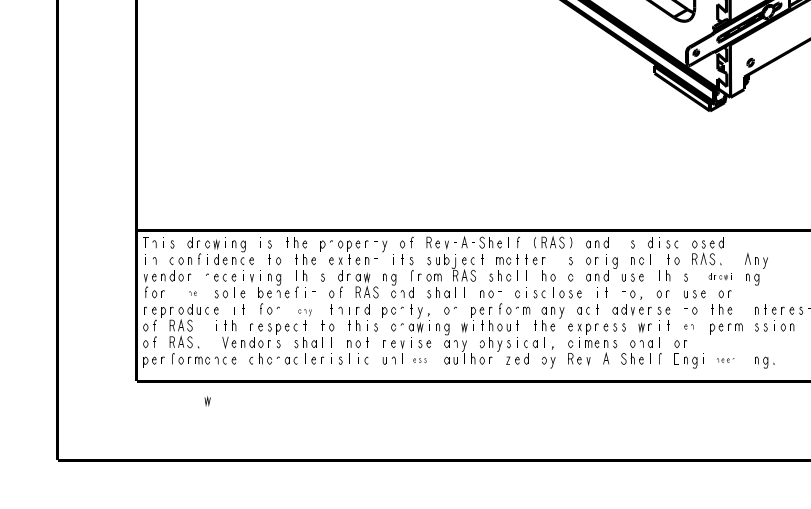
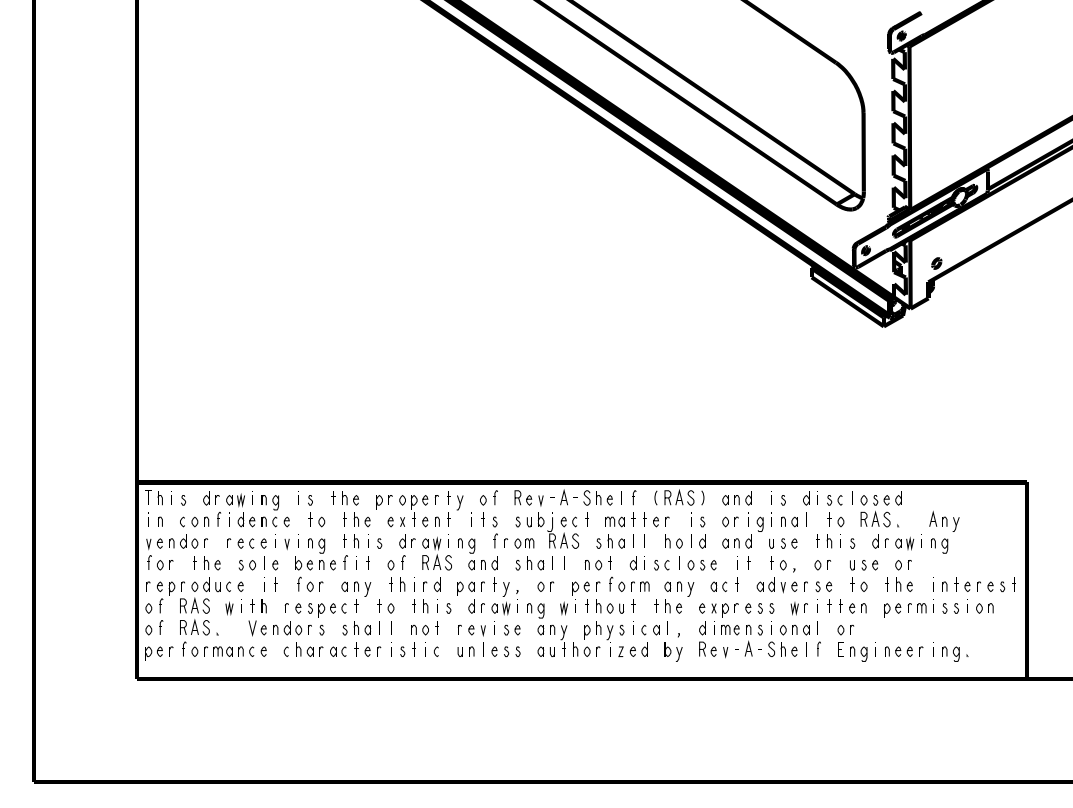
part: (719, 276) -> (896, 542), size x1.67
part: (190, 292) -> (206, 563), size x1.67
part: (305, 312) -> (356, 588), size x1.67
part: (685, 325) -> (852, 606), size x1.43
part: (419, 360) -> (505, 651), size x1.67
part: (725, 360) -> (904, 651), size x1.67
line: (207, 401) -> (229, 608), moved

